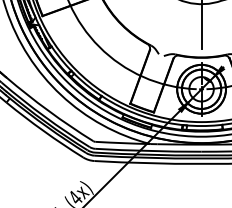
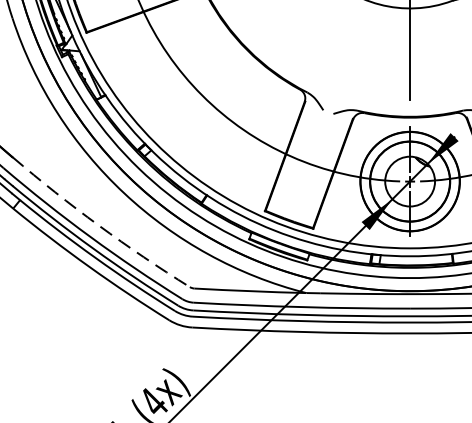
arc: (48, 110) -> (98, 224), solid -> dashed

